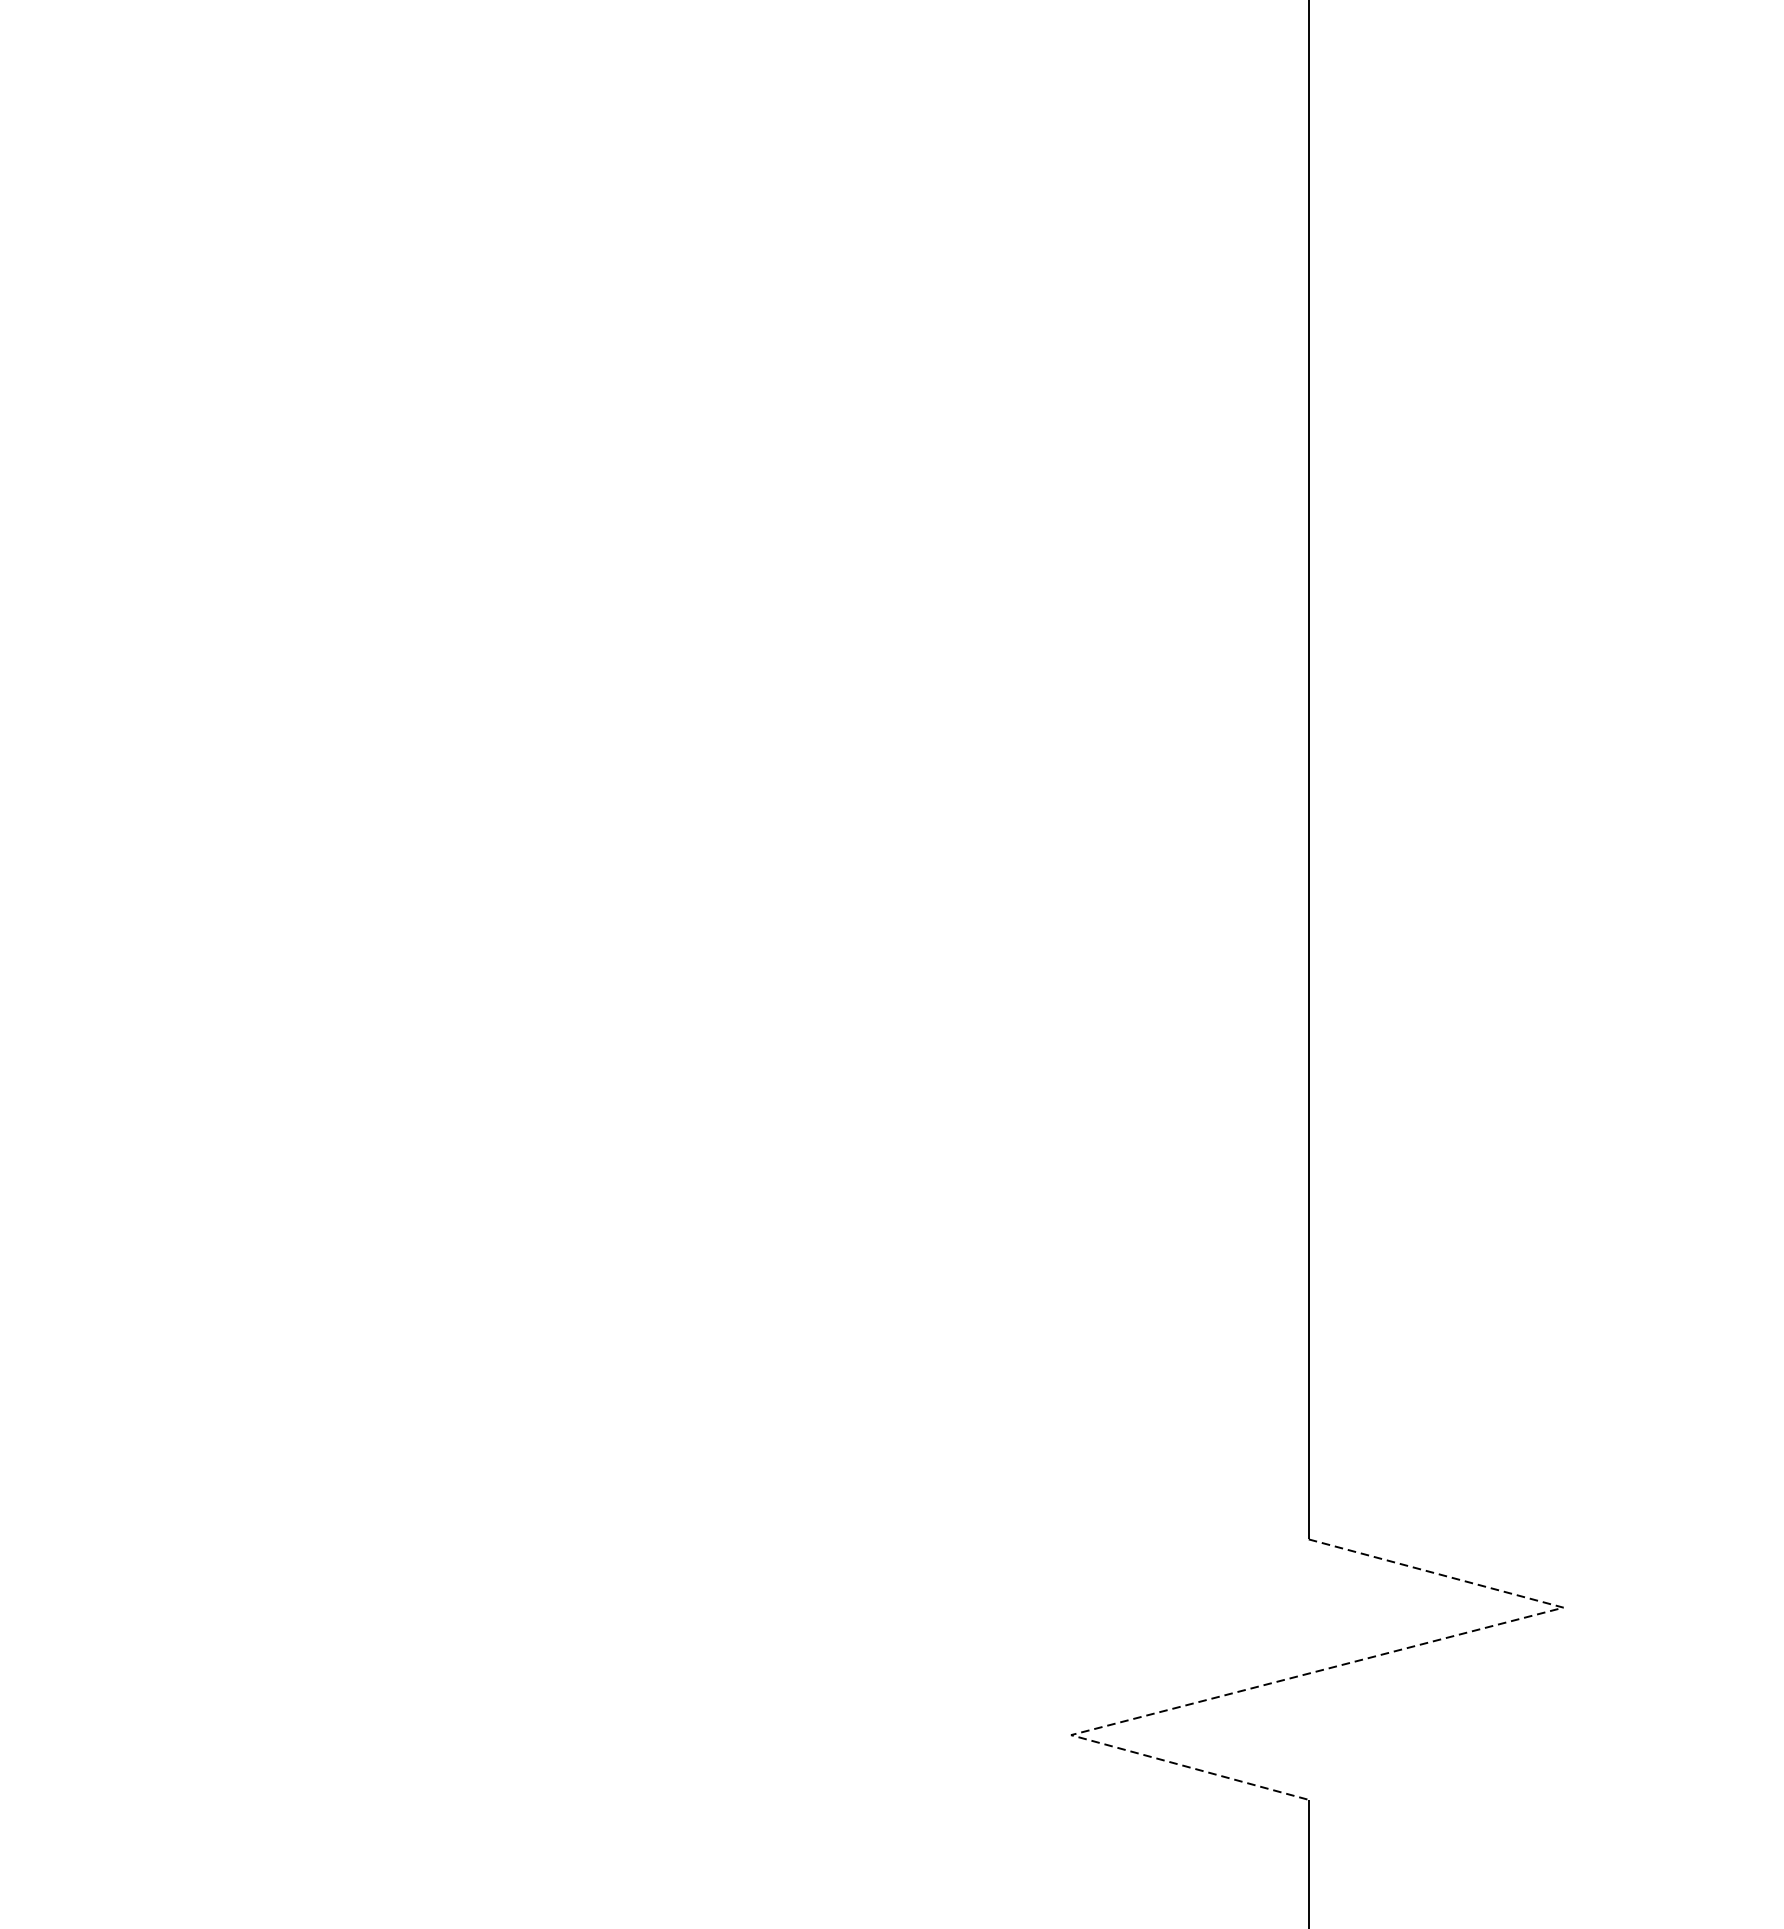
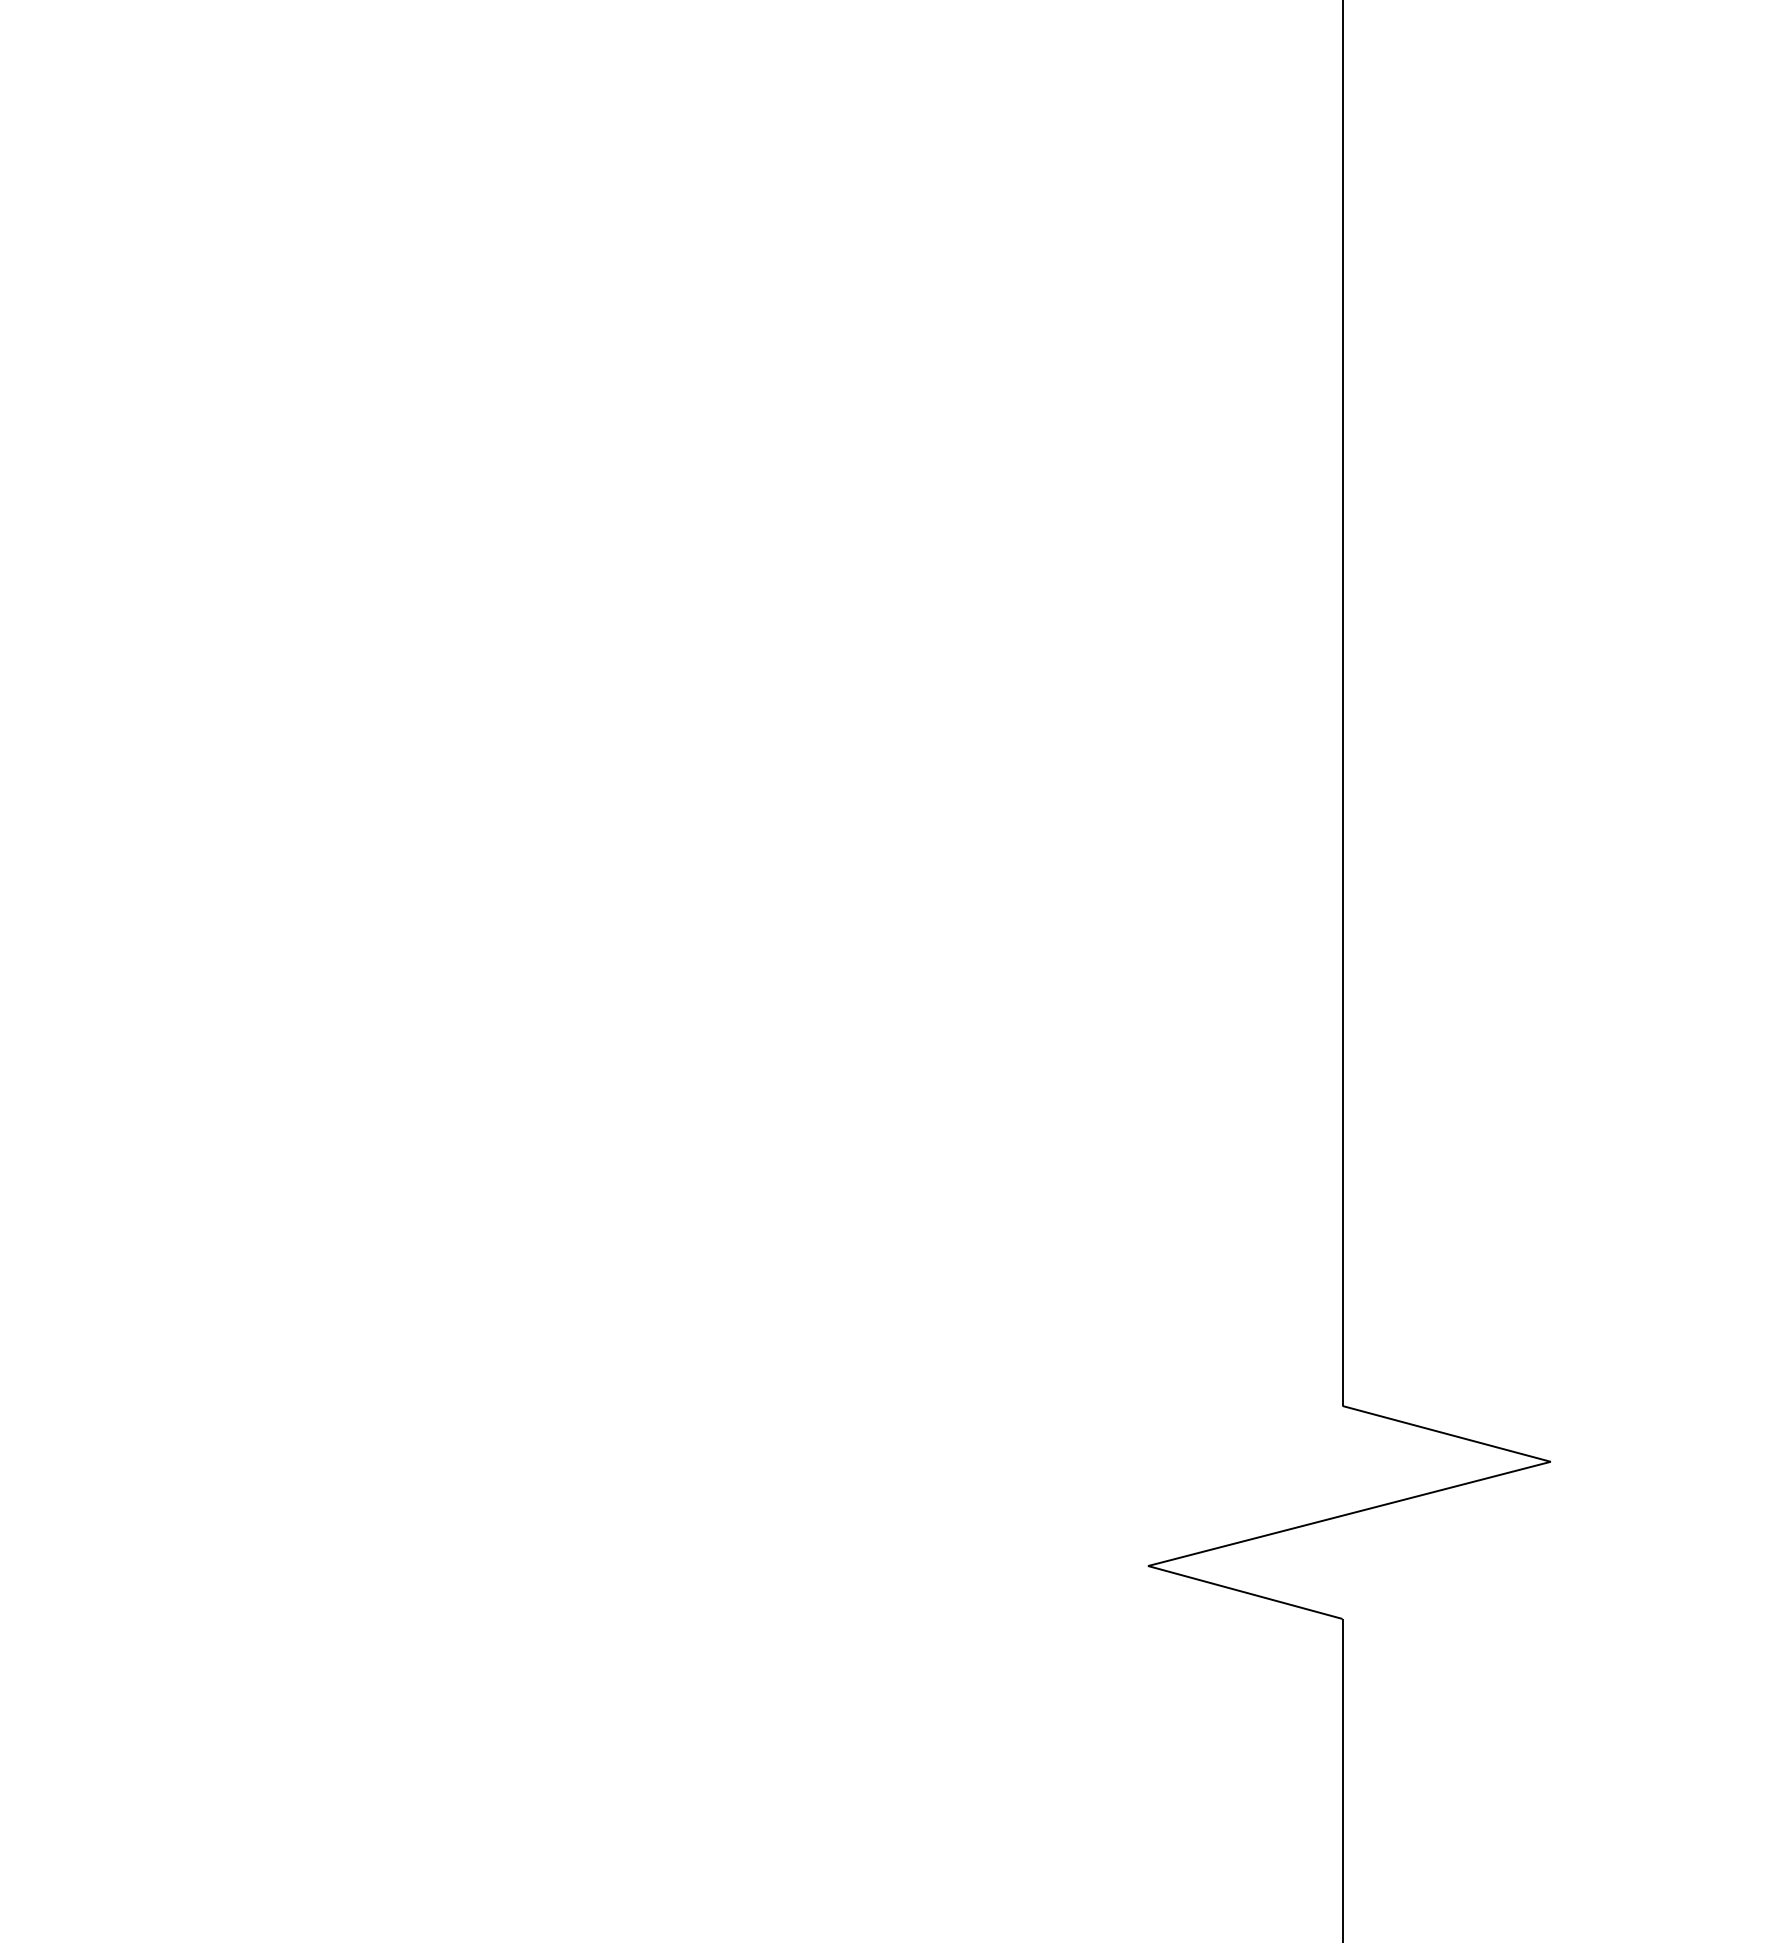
line: (1324, 1669) -> (1355, 1512), dashed -> solid

